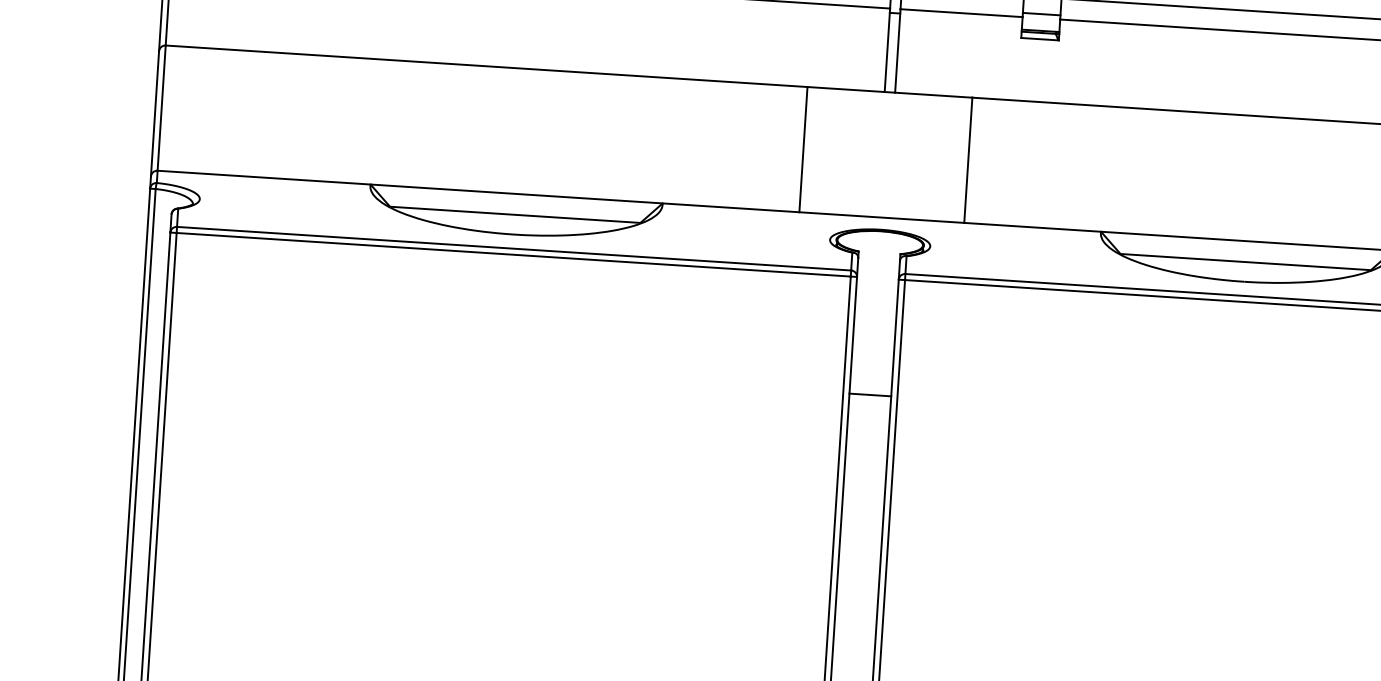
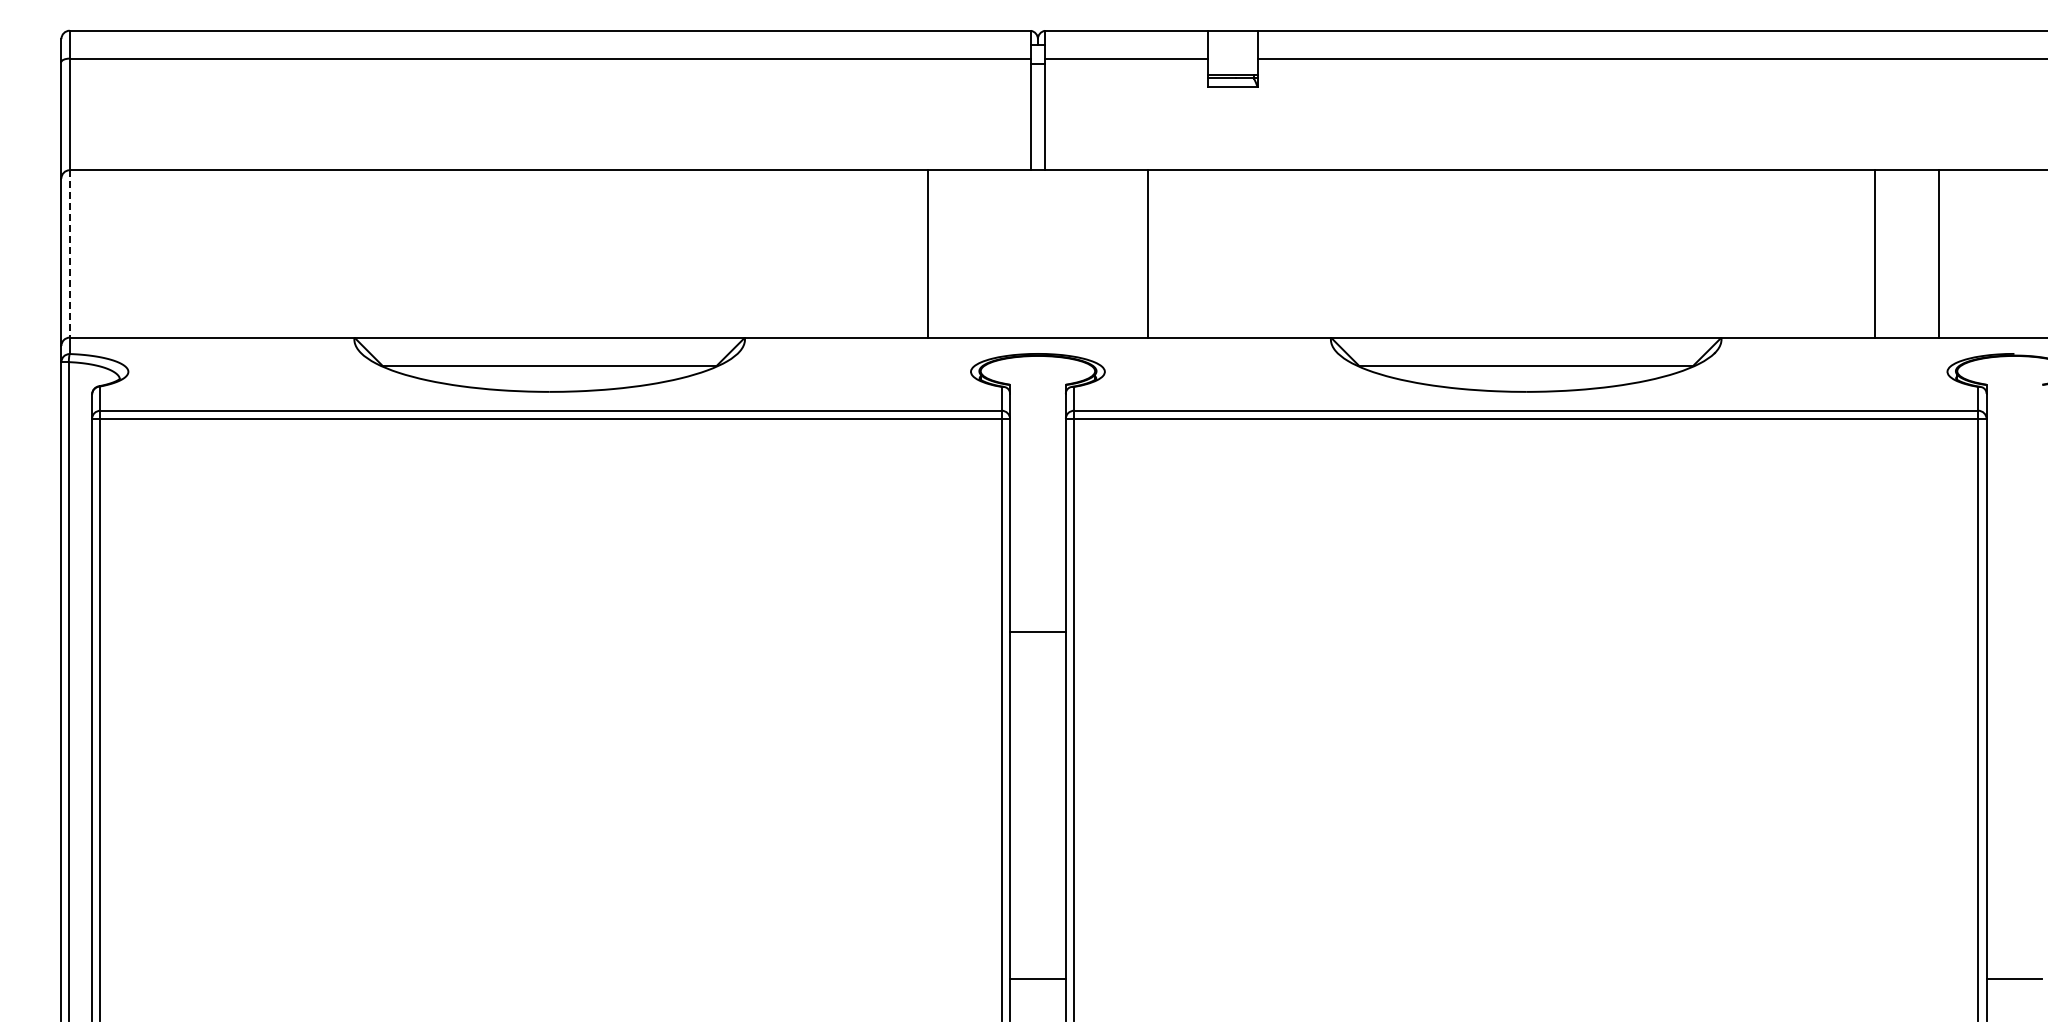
line: (1041, 14) -> (1233, 53), removed
line: (161, 107) -> (69, 253), solid -> dashed
line: (870, 394) -> (1037, 631), moved

